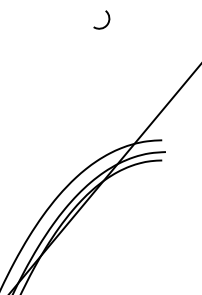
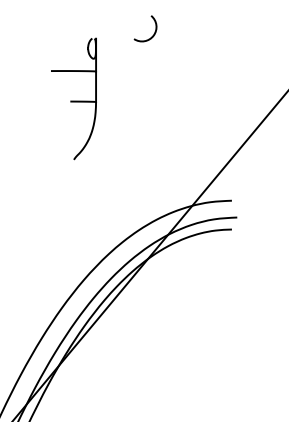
part: (51, 68) -> (73, 98), added

